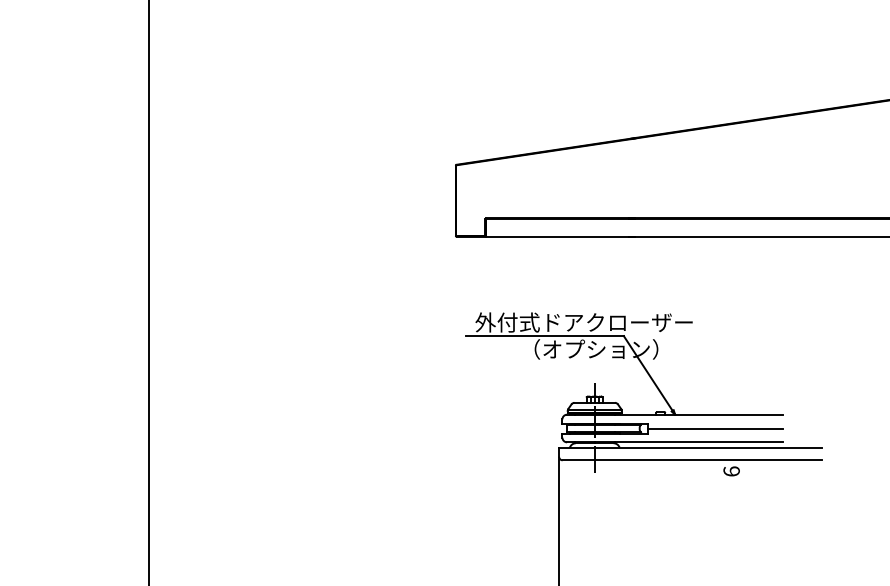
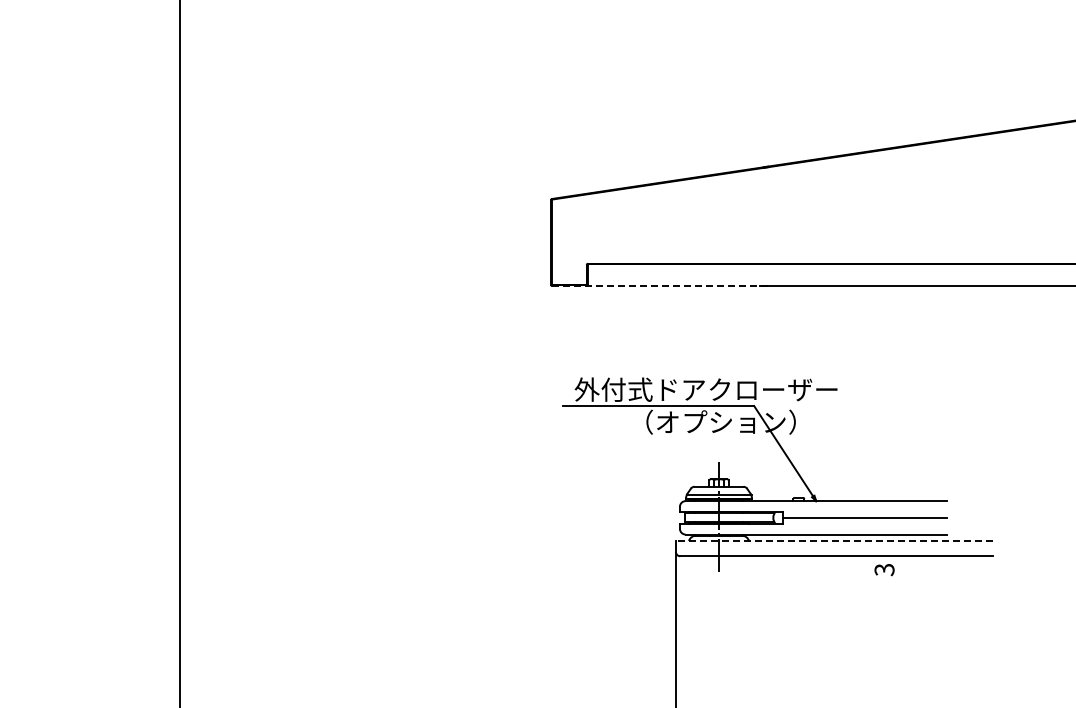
line: (546, 237) -> (660, 286), solid -> dashed
line: (690, 448) -> (834, 541), solid -> dashed
text: (731, 471) -> (884, 569), 6 -> 3

